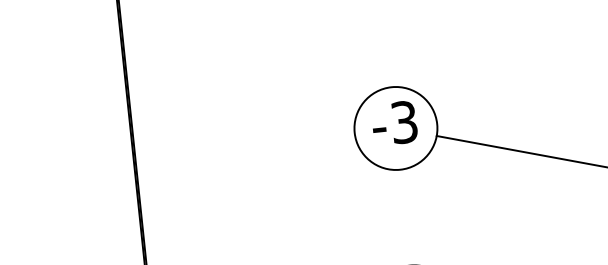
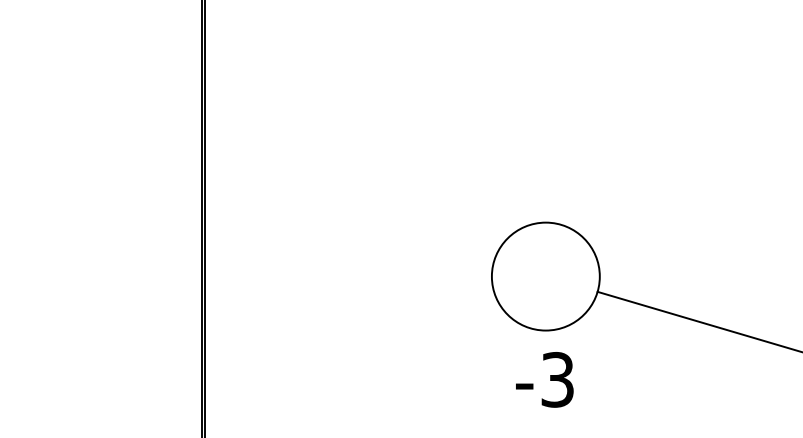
text: (394, 123) -> (544, 379), moved

